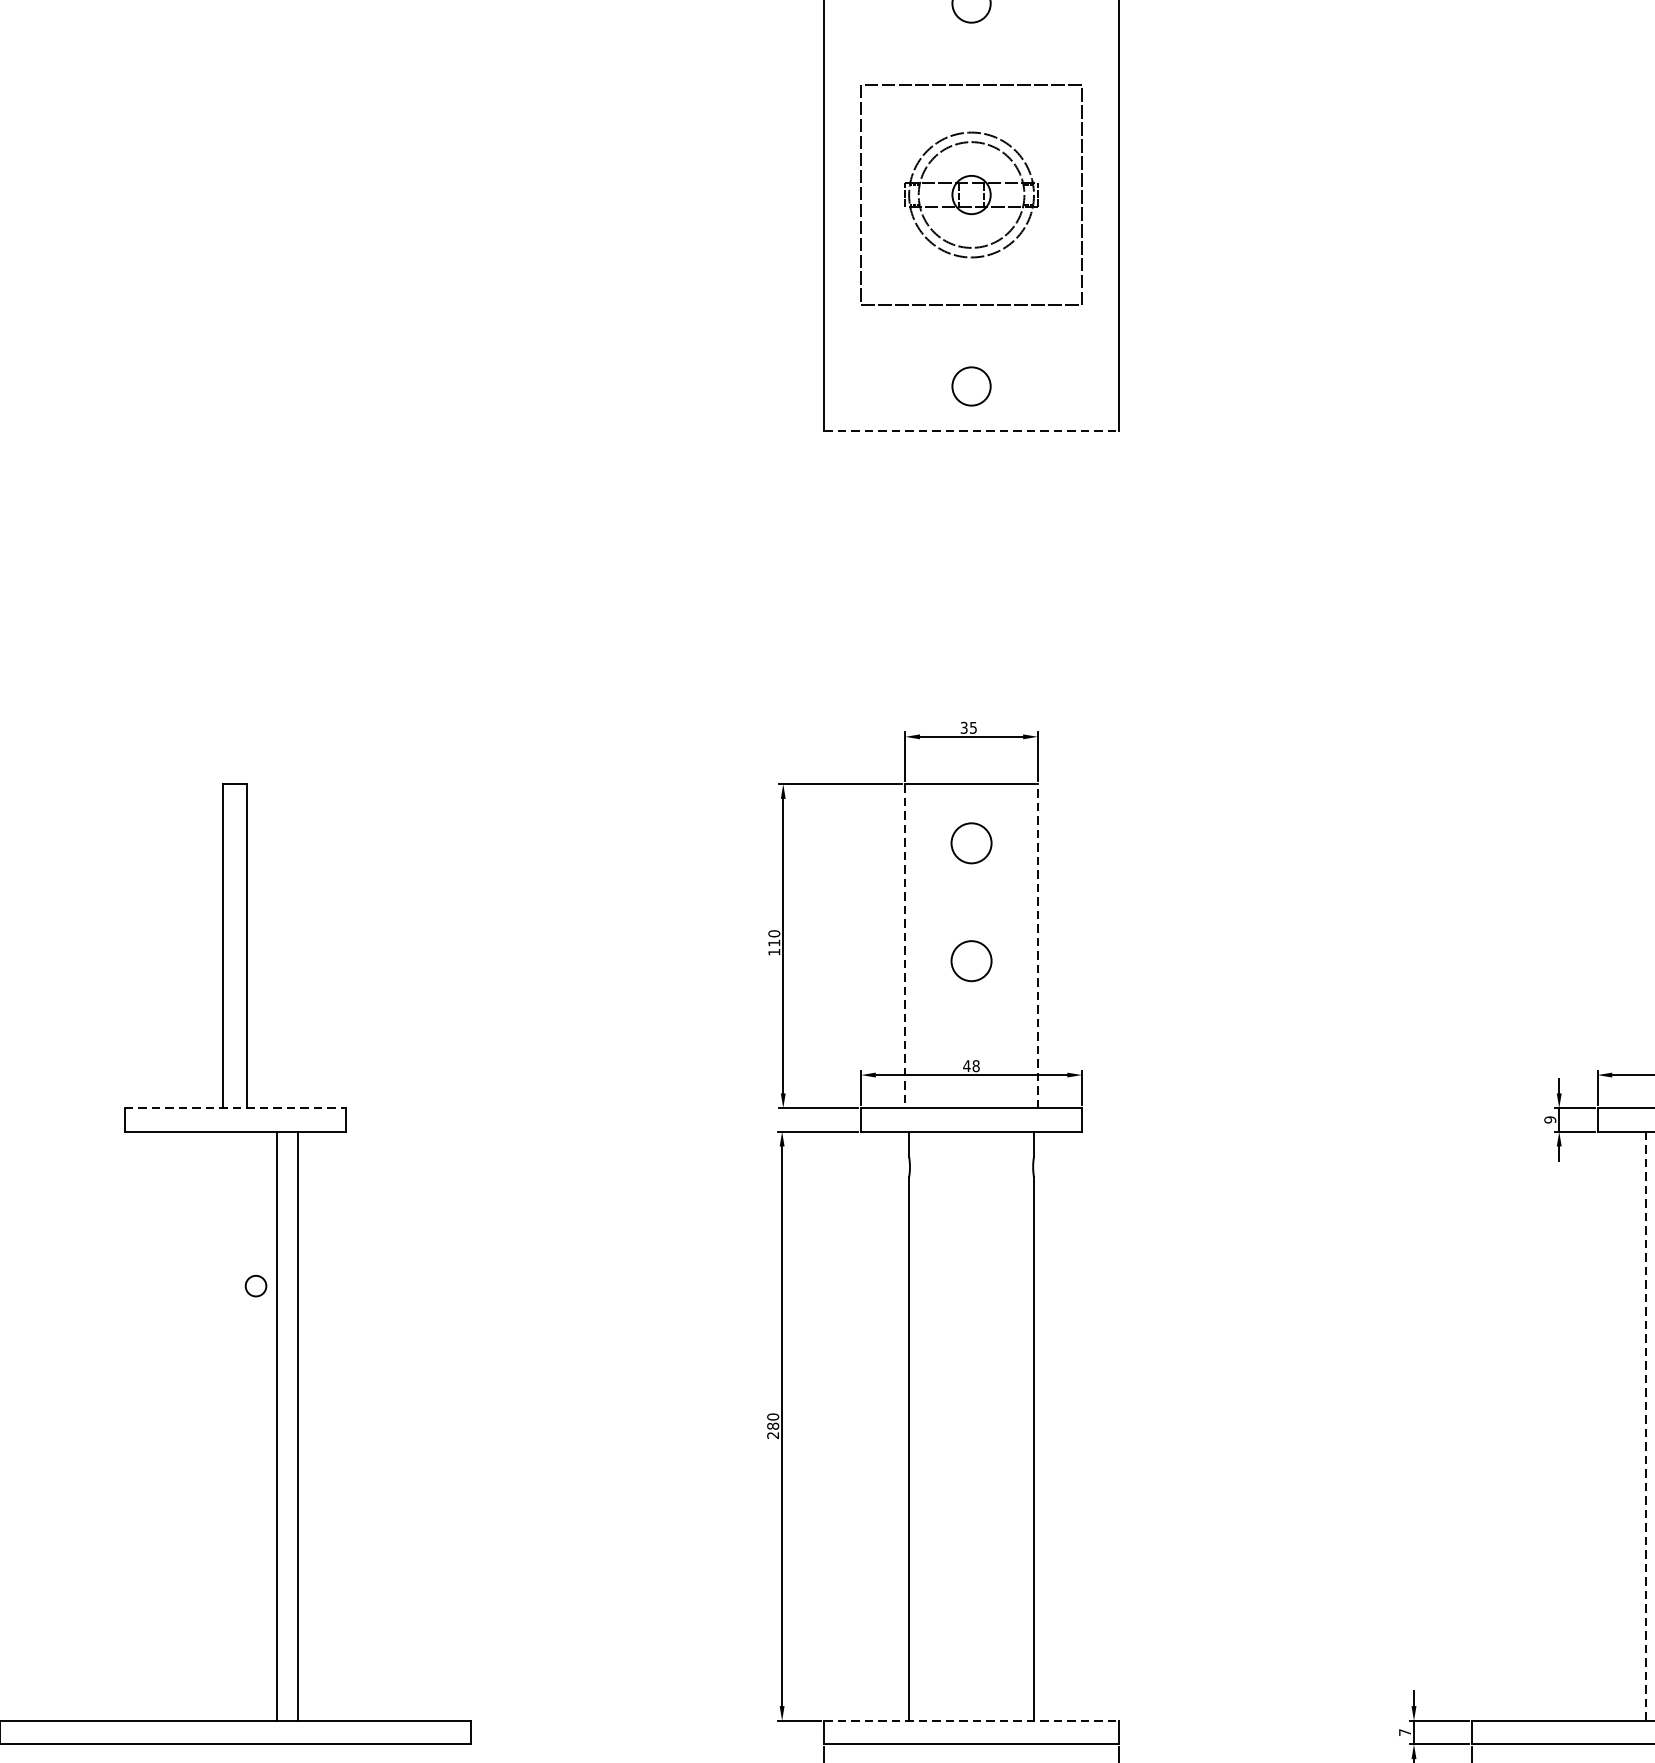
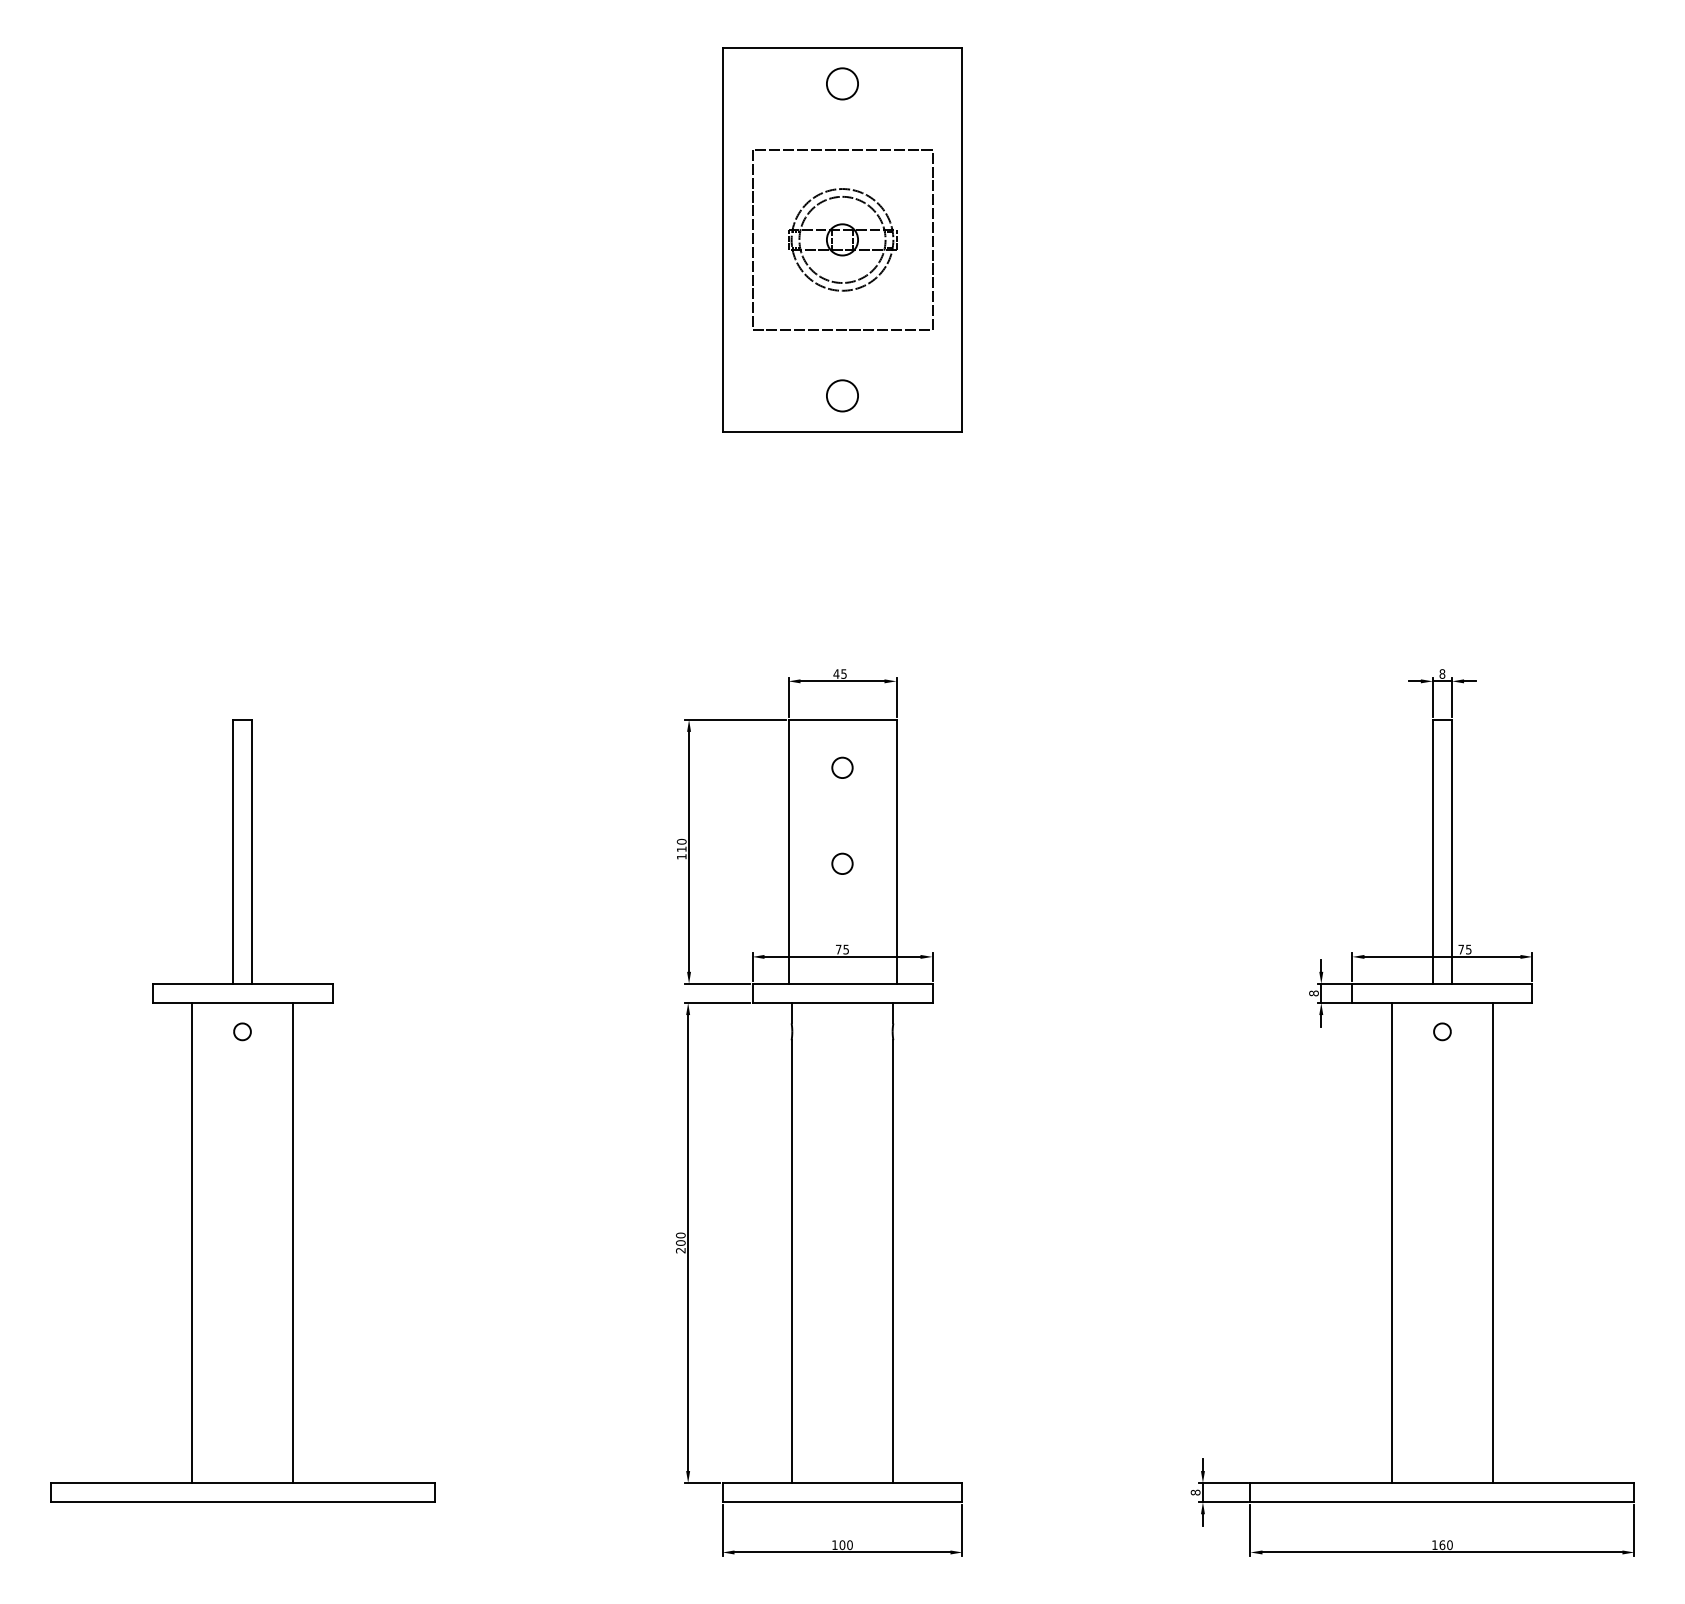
line: (971, 430) -> (842, 431), dashed -> solid
text: (964, 727) -> (836, 673), 35 -> 45
circle: (971, 842) -> (842, 767), size x0.62
line: (905, 945) -> (788, 851), dashed -> solid
line: (1037, 945) -> (896, 851), dashed -> solid
circle: (971, 960) -> (842, 863), size x0.62
text: (971, 1065) -> (842, 949), 48 -> 75
line: (235, 1107) -> (242, 983), dashed -> solid
text: (1549, 1119) -> (1313, 993), 9 -> 8
part: (255, 1285) -> (242, 1031), moved
text: (772, 1425) -> (680, 1242), 280 -> 200
line: (276, 1426) -> (191, 1243), moved
line: (1645, 1426) -> (1391, 1243), dashed -> solid
line: (971, 1721) -> (842, 1483), dashed -> solid
text: (1404, 1732) -> (1195, 1492), 7 -> 8

